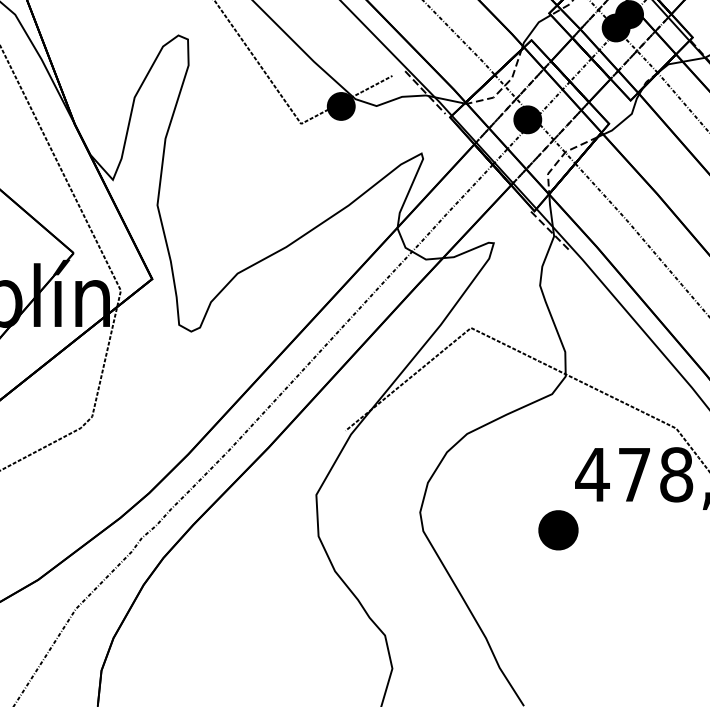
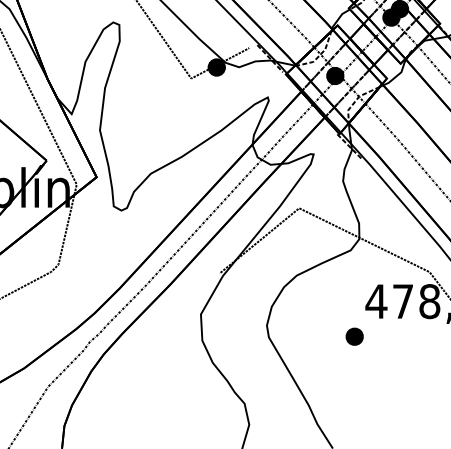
part: (558, 529) -> (354, 336), size x0.71

